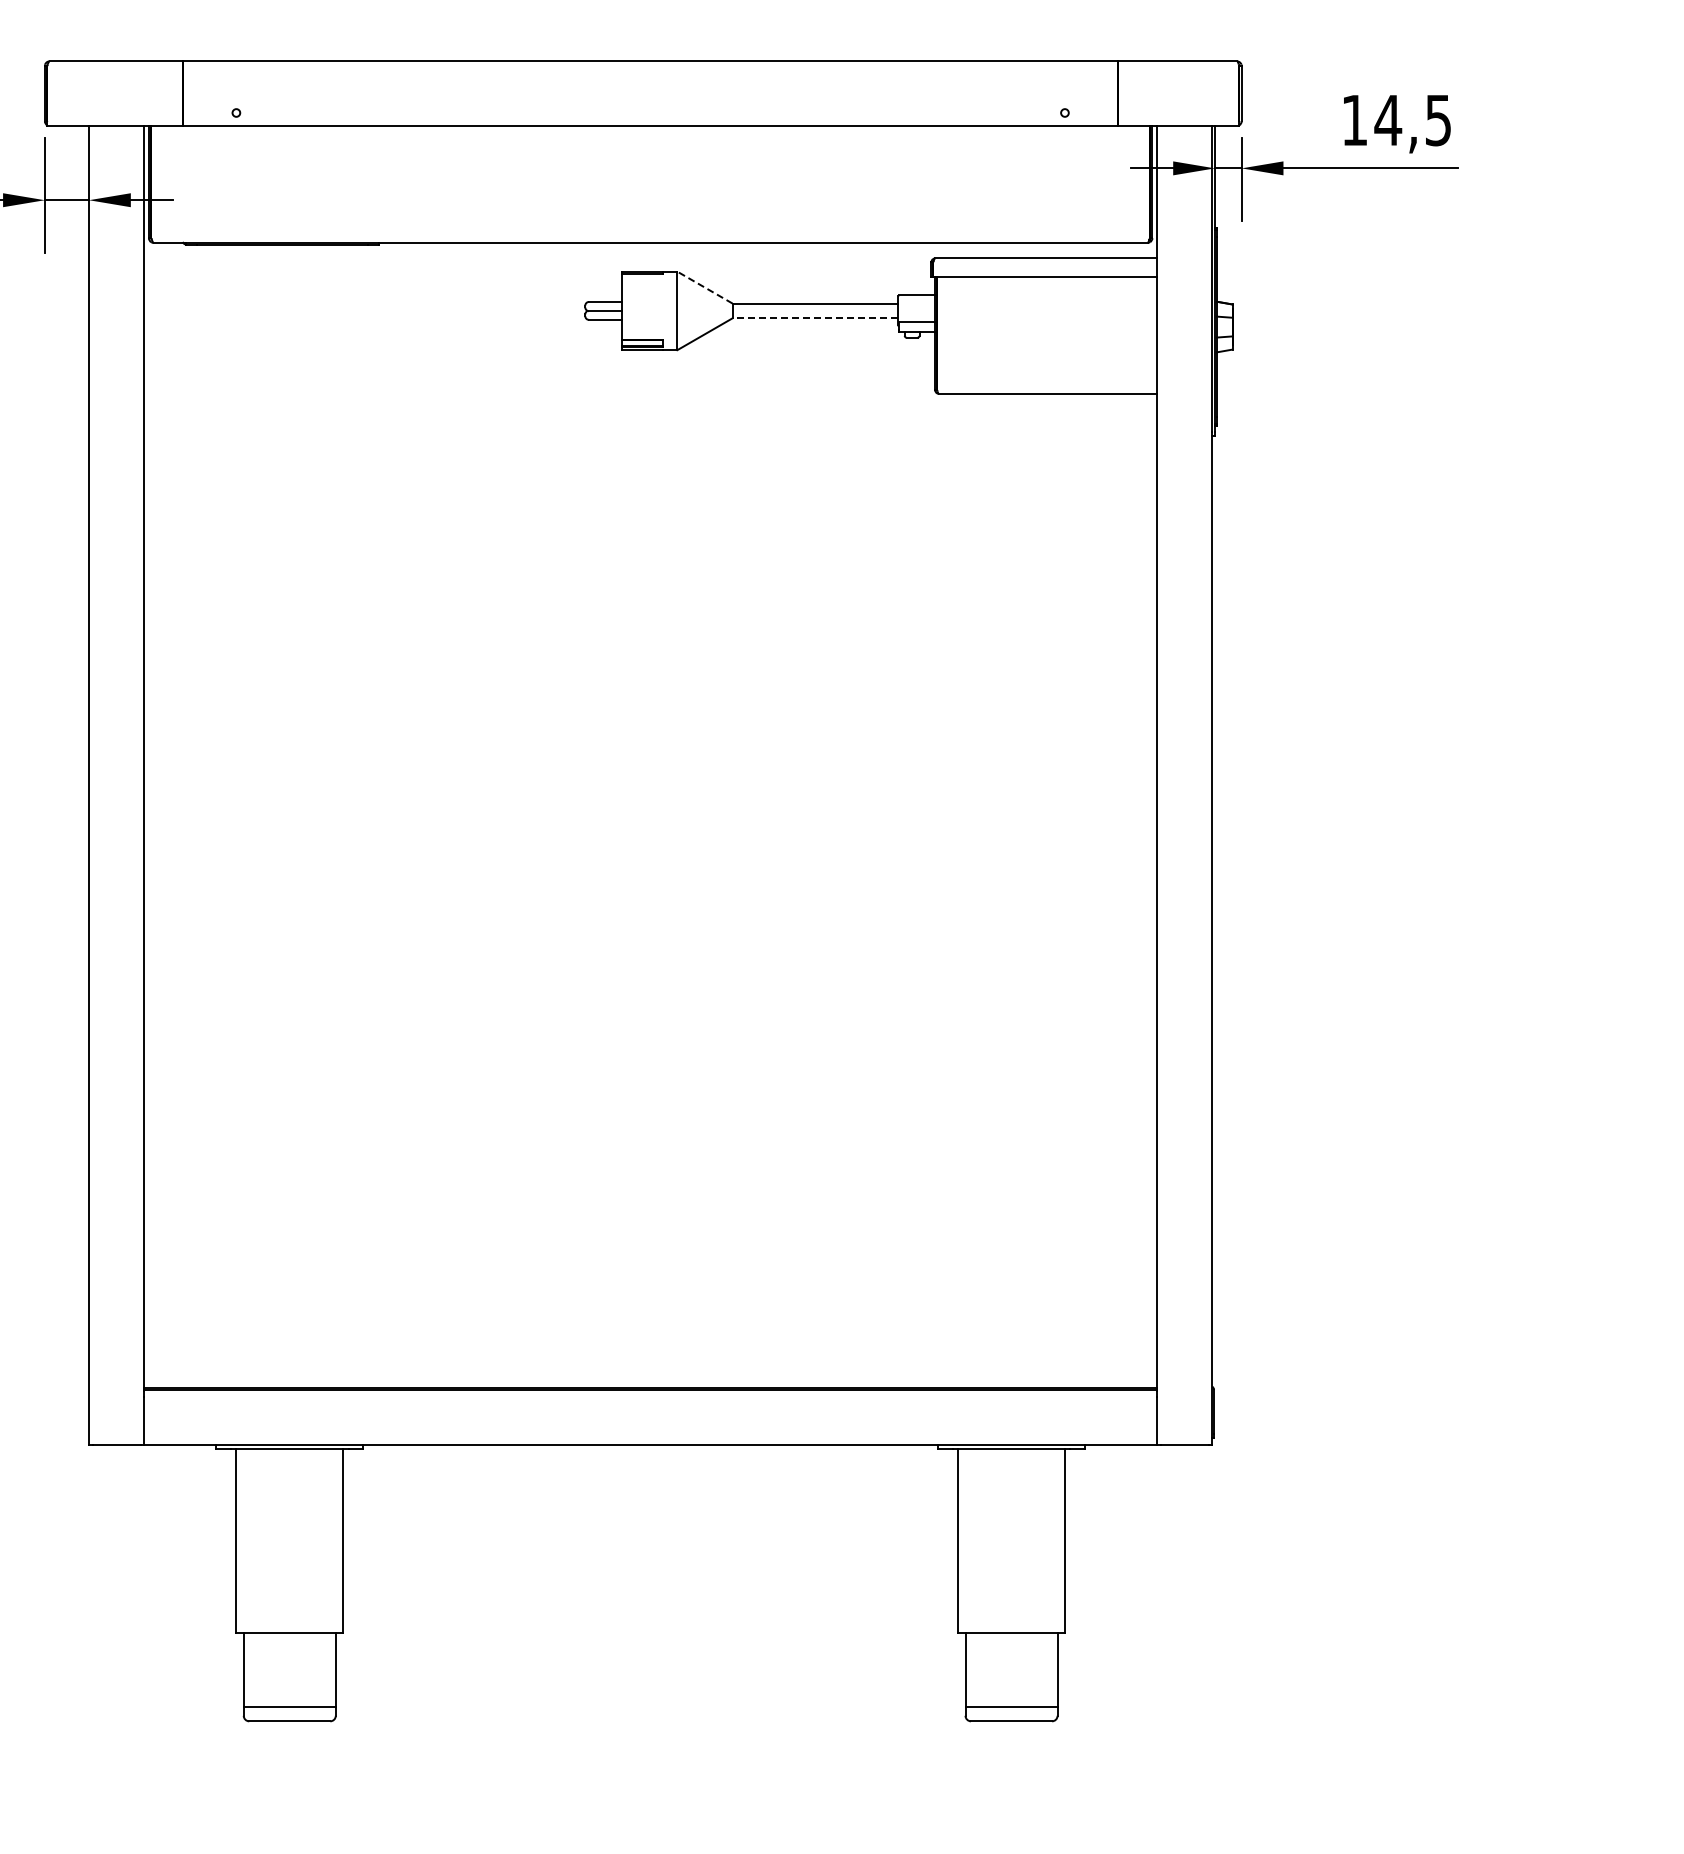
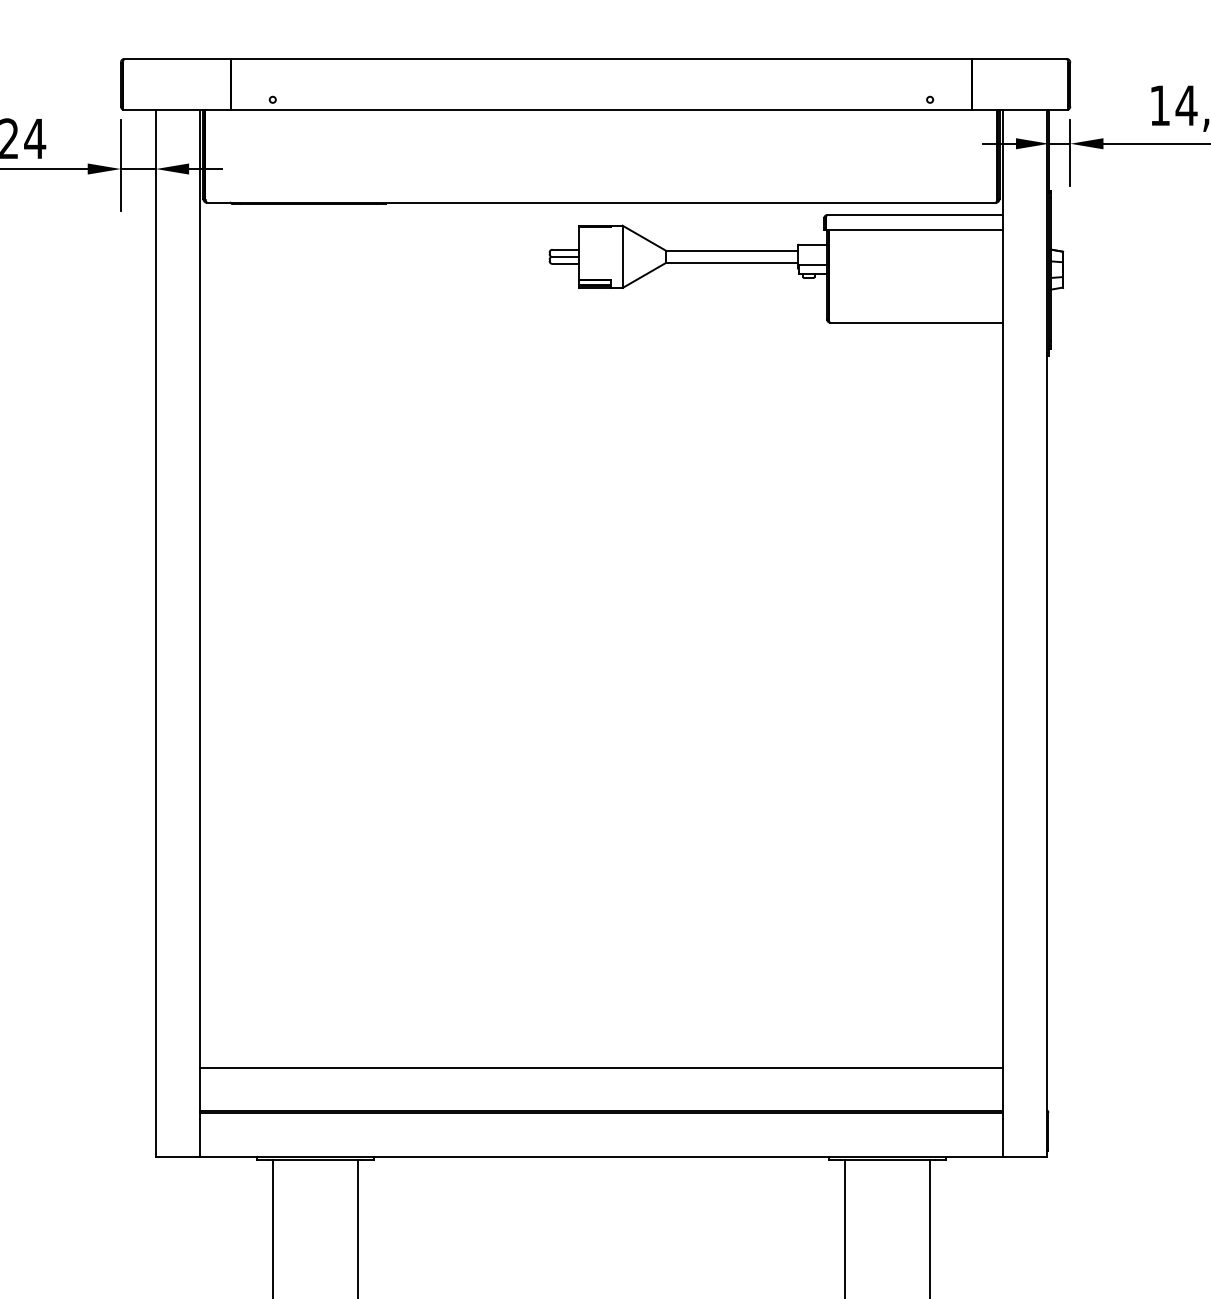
line: (704, 287) -> (644, 238), dashed -> solid
line: (815, 318) -> (732, 262), dashed -> solid
line: (650, 1332) -> (601, 1067), added

